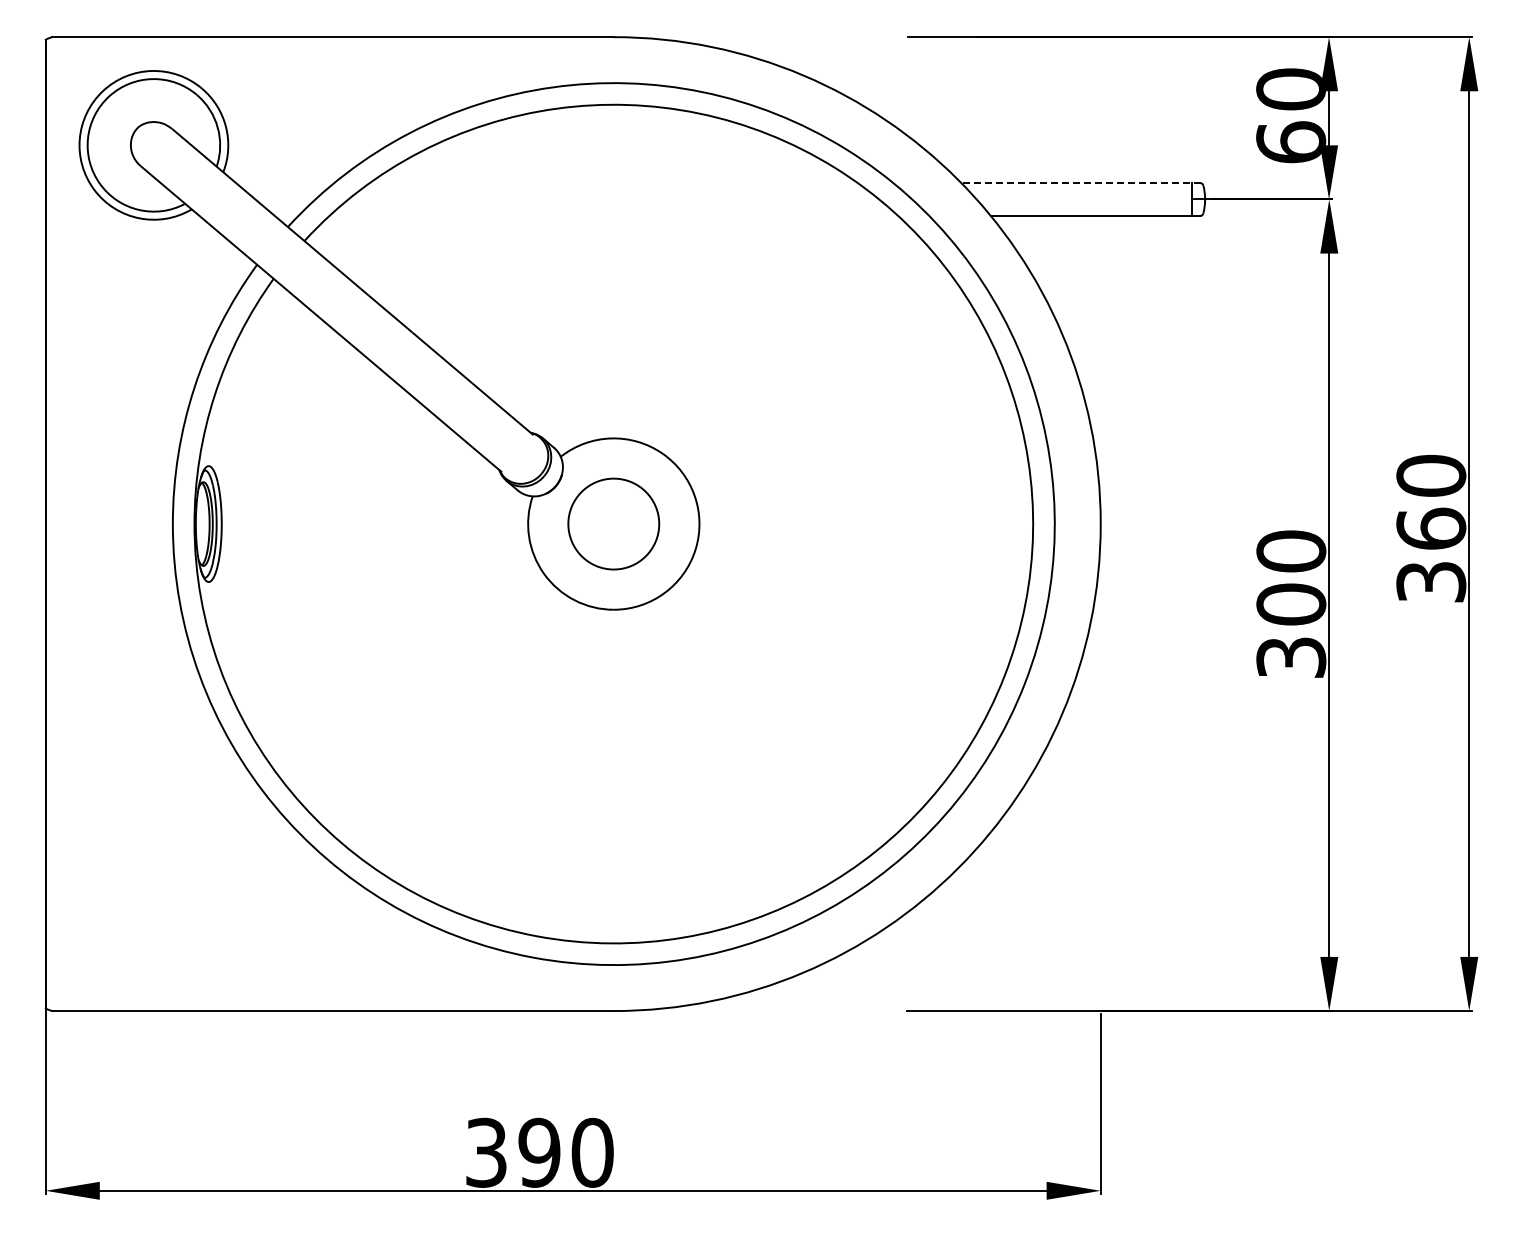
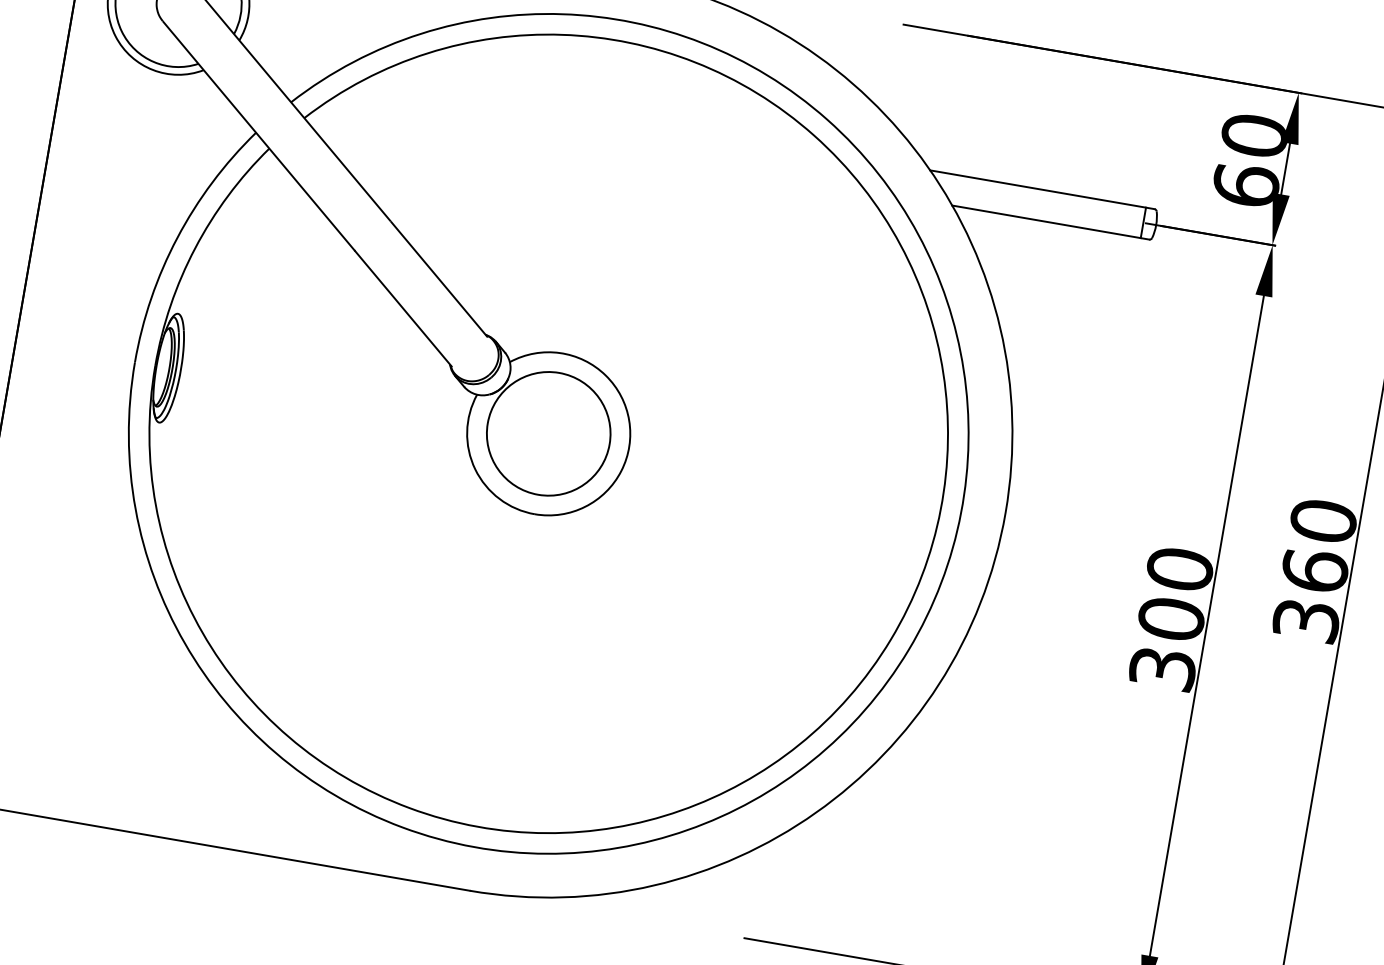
line: (1081, 183) -> (1042, 190), dashed -> solid
circle: (613, 524) -> (548, 434), size x1.43

